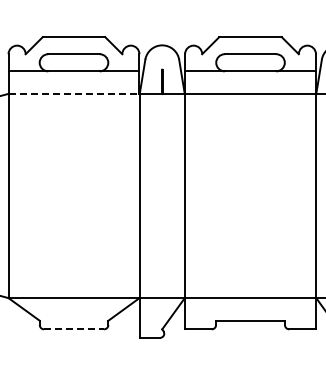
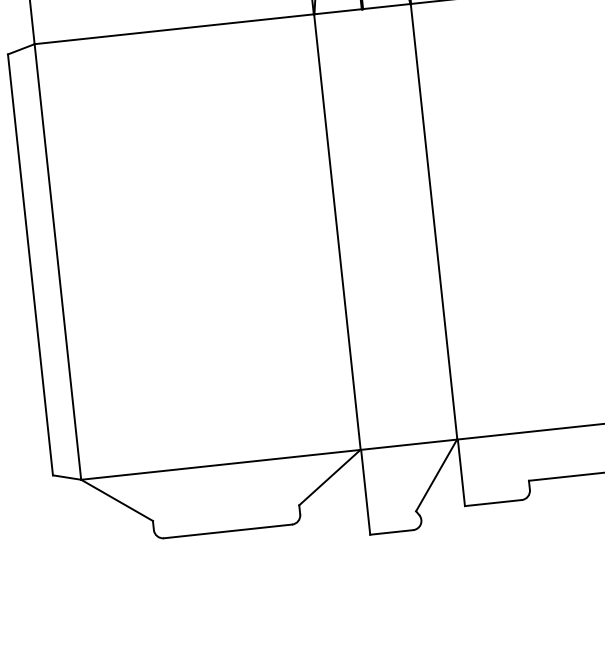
line: (74, 93) -> (175, 28), dashed -> solid
line: (74, 329) -> (228, 531), dashed -> solid

